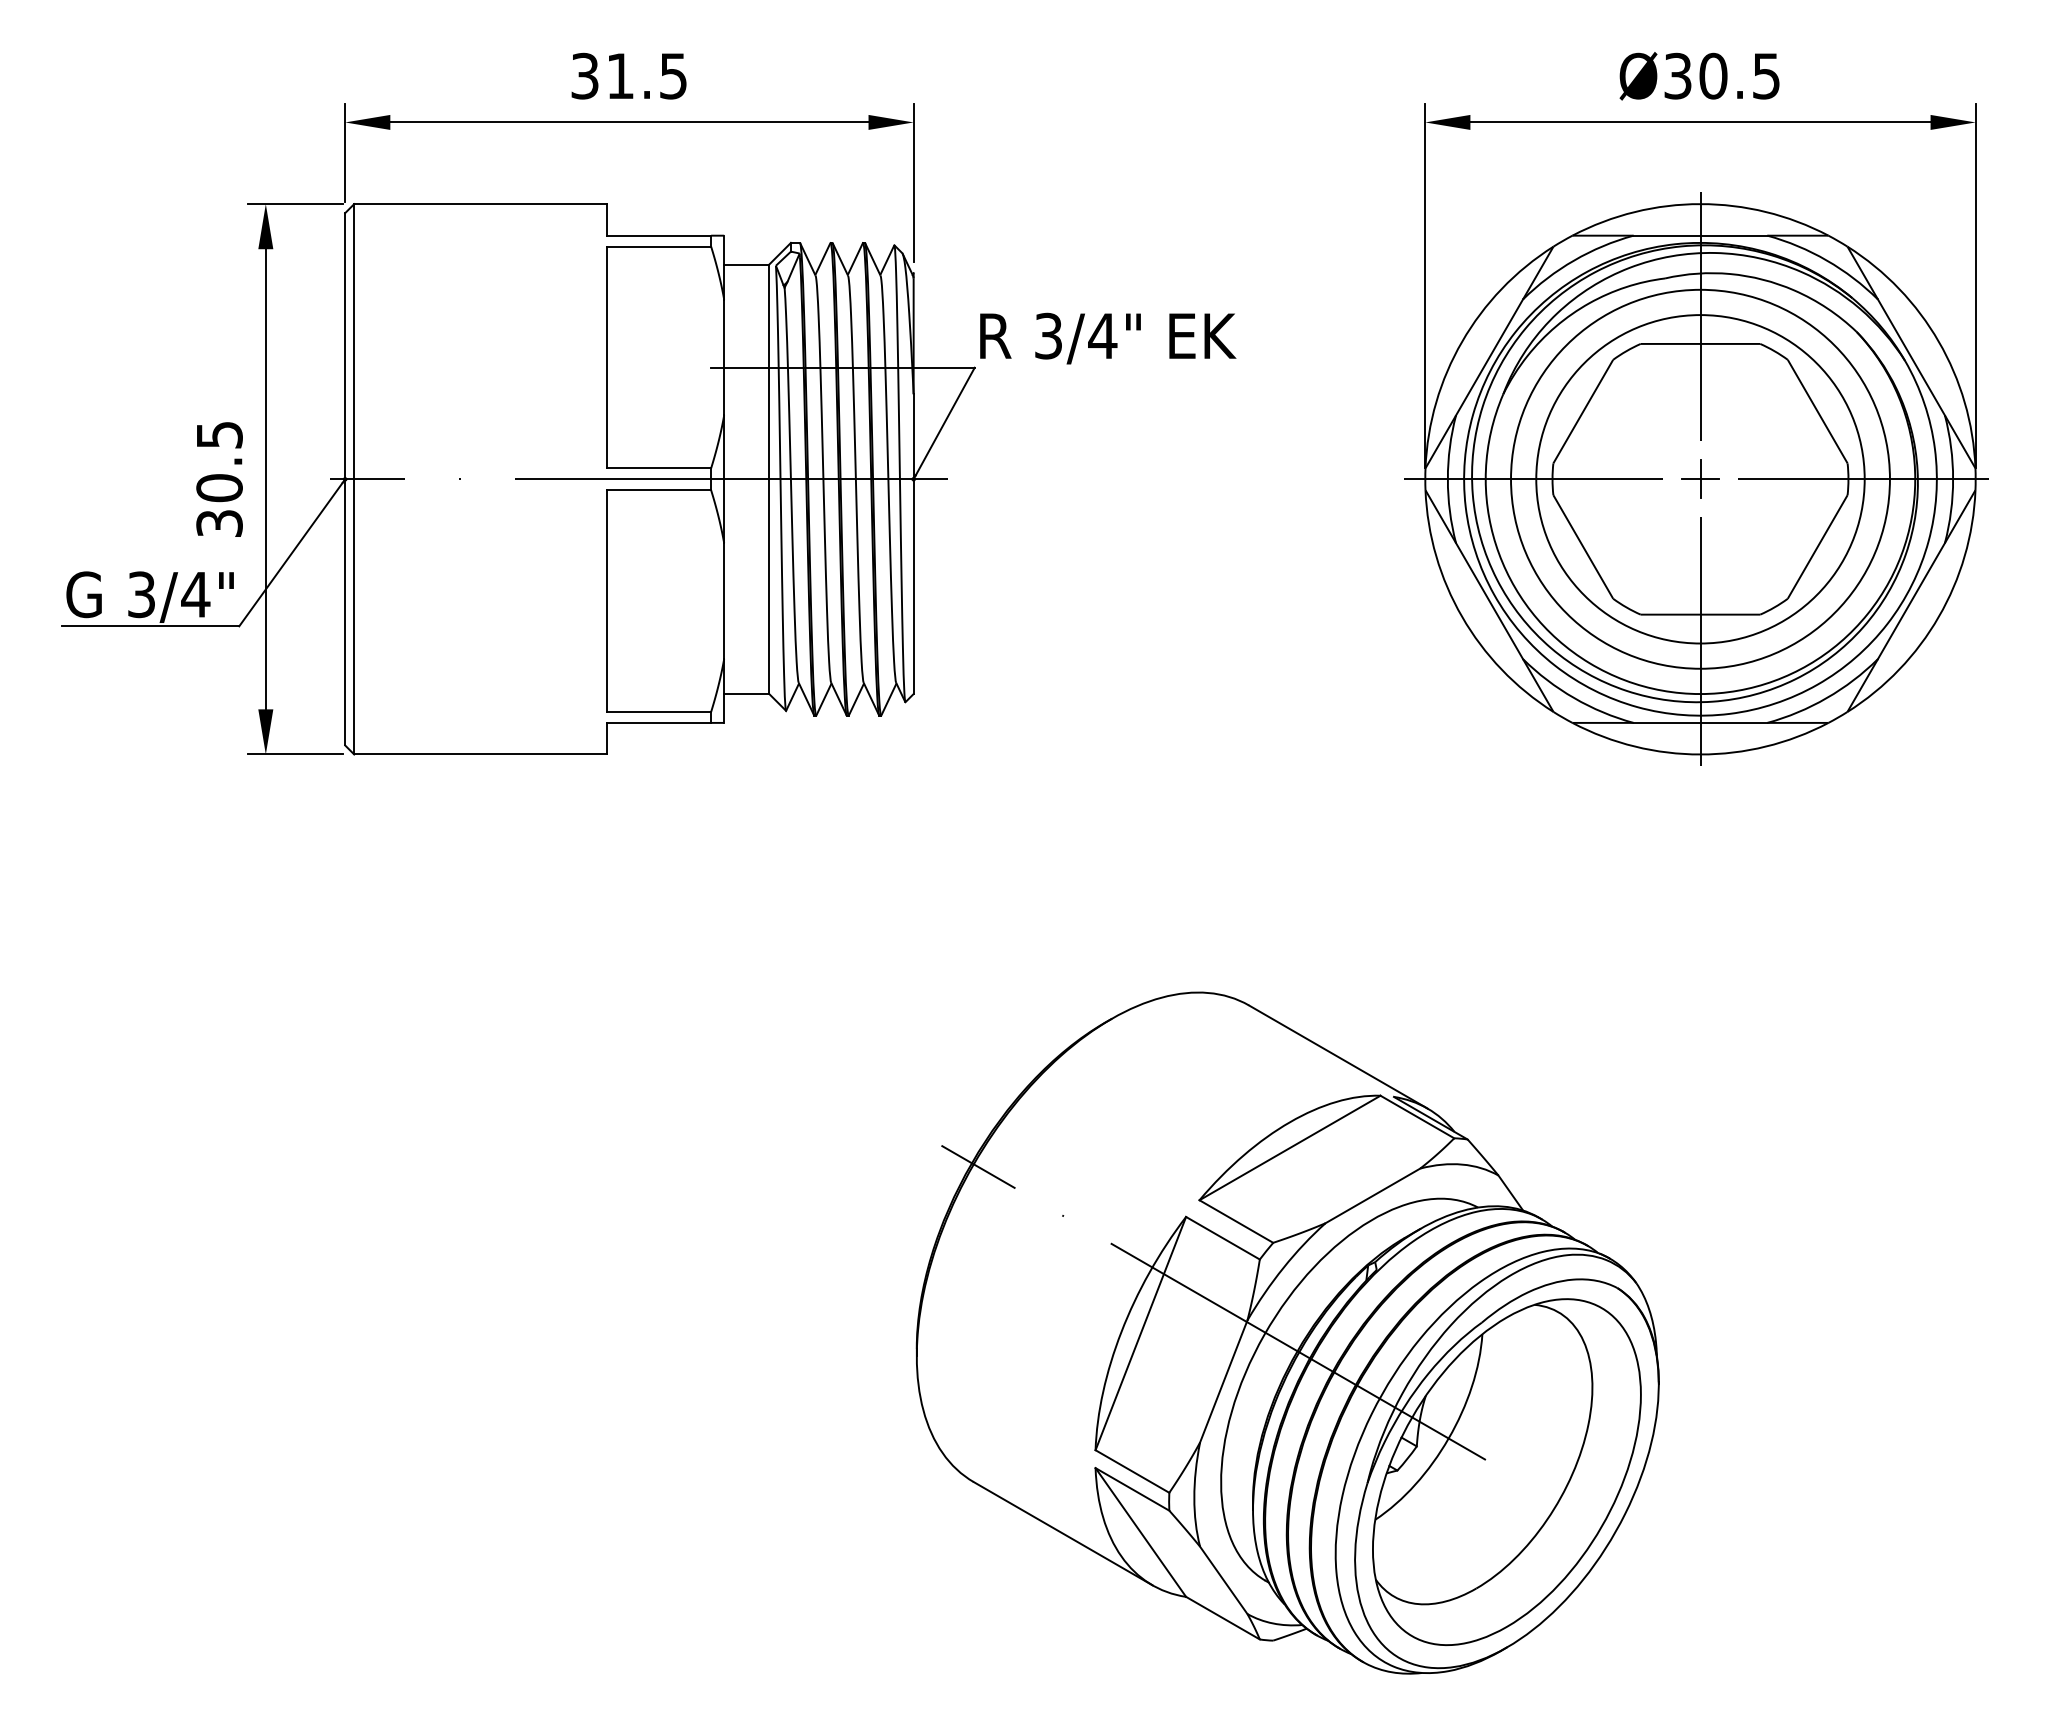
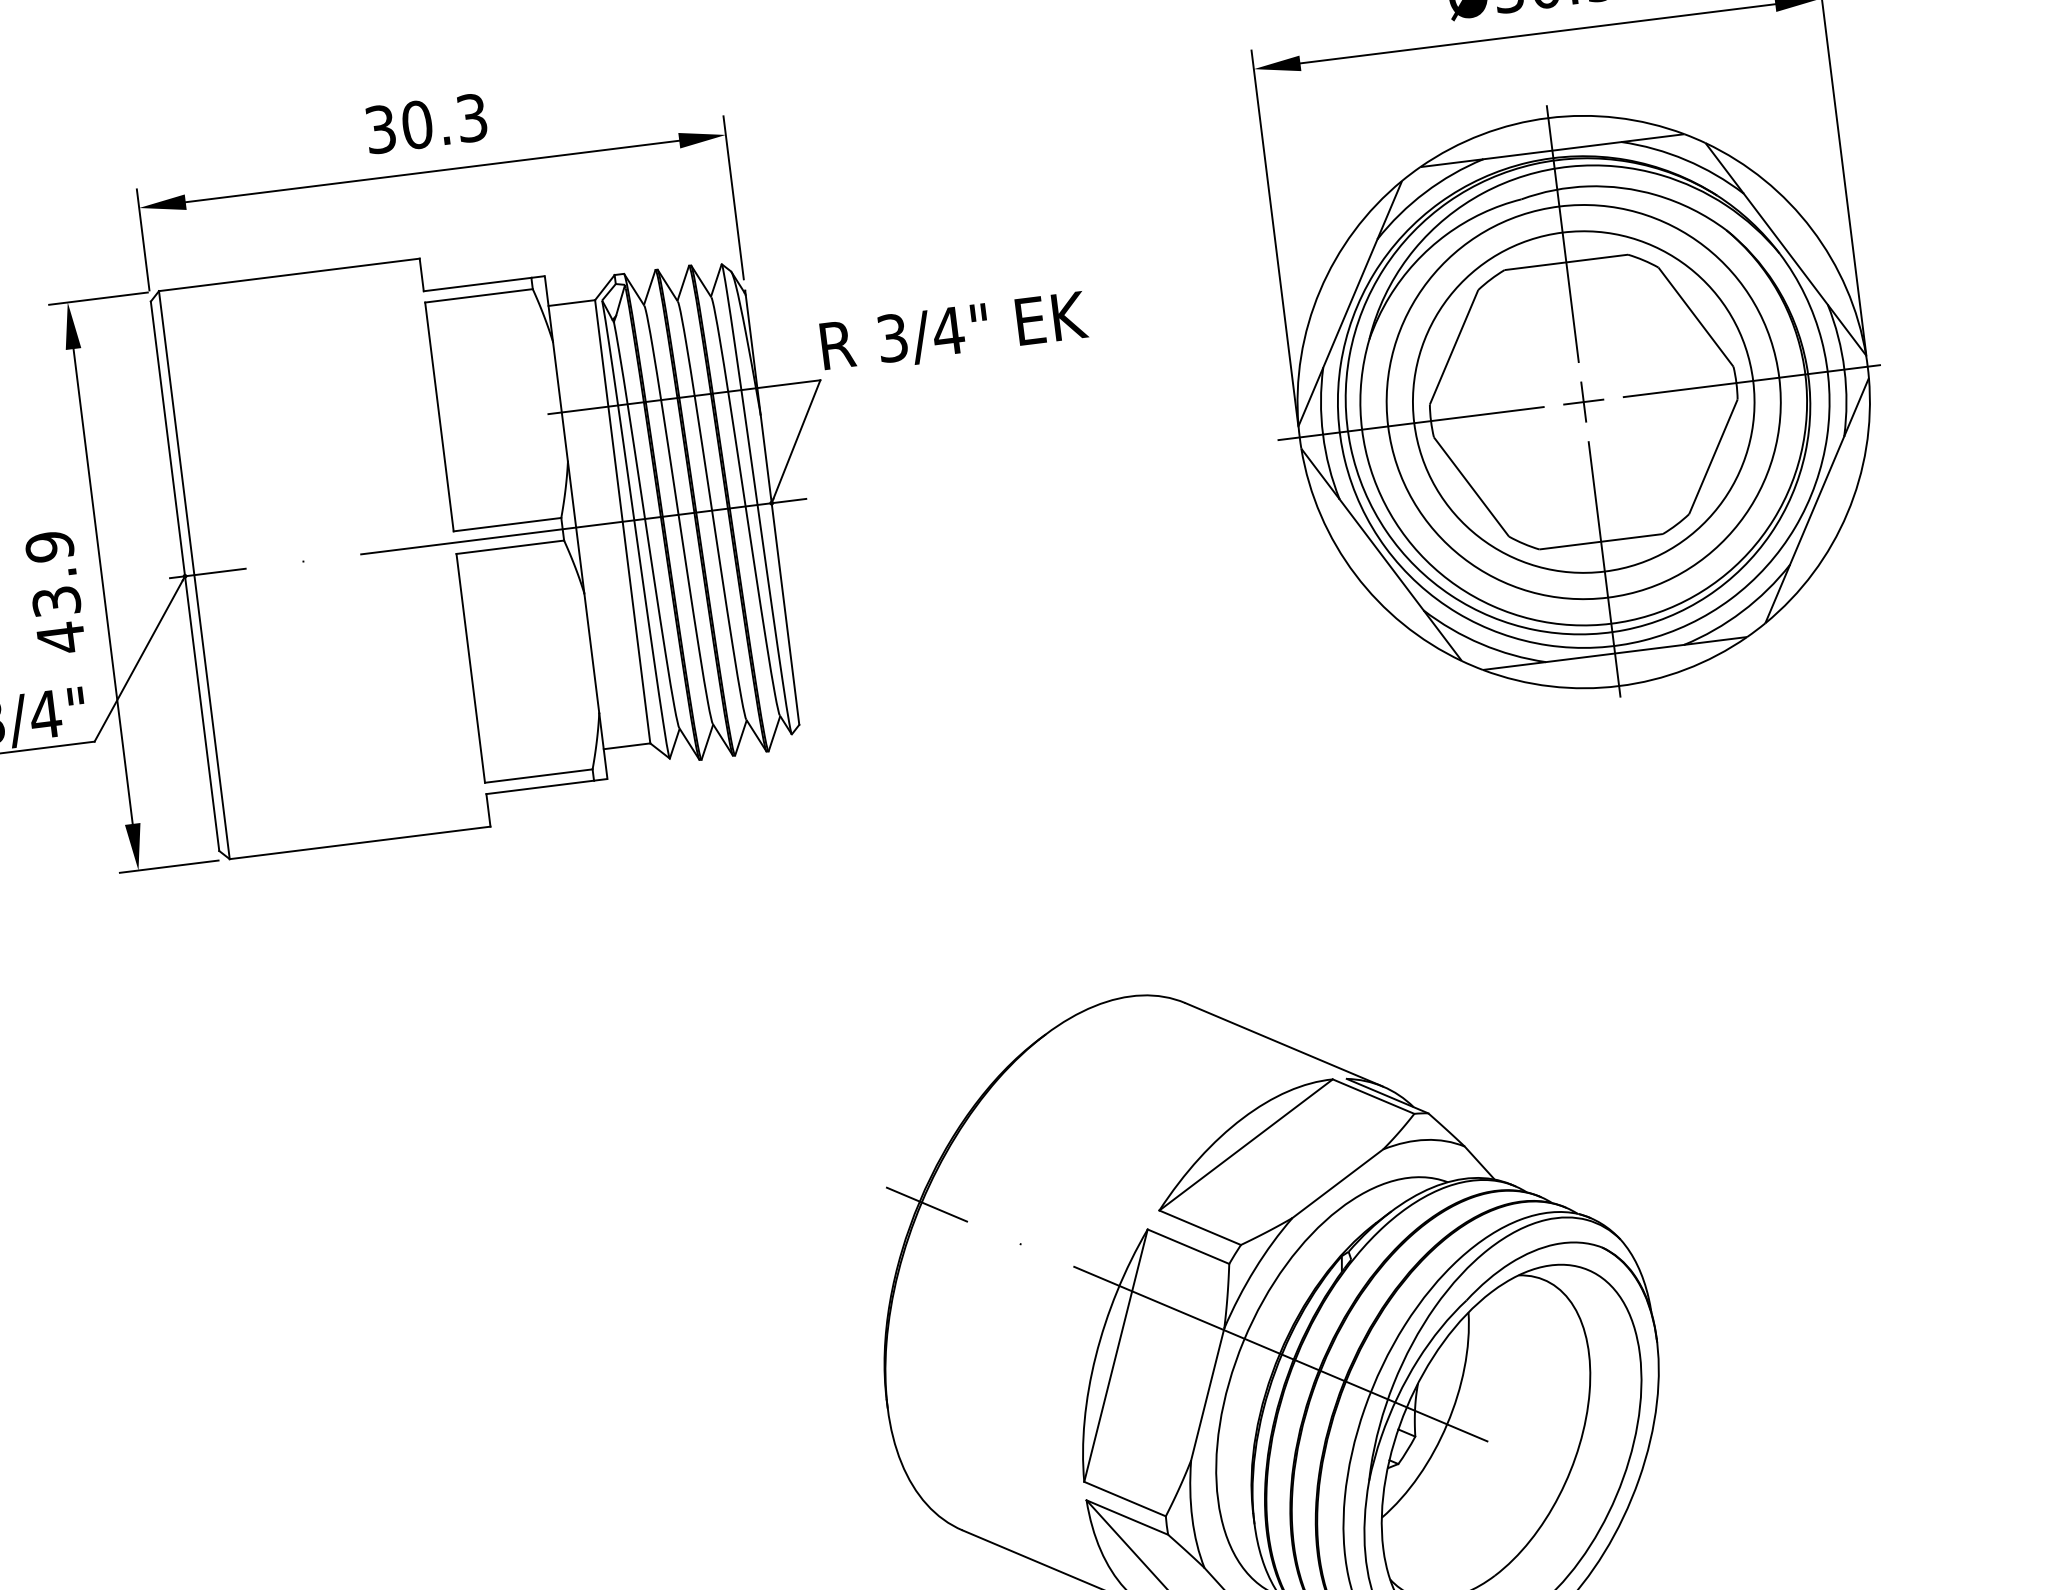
text: (646, 75) -> (444, 120), 31.5 -> 30.3
text: (219, 479) -> (55, 592), 30.5 -> 43.9

